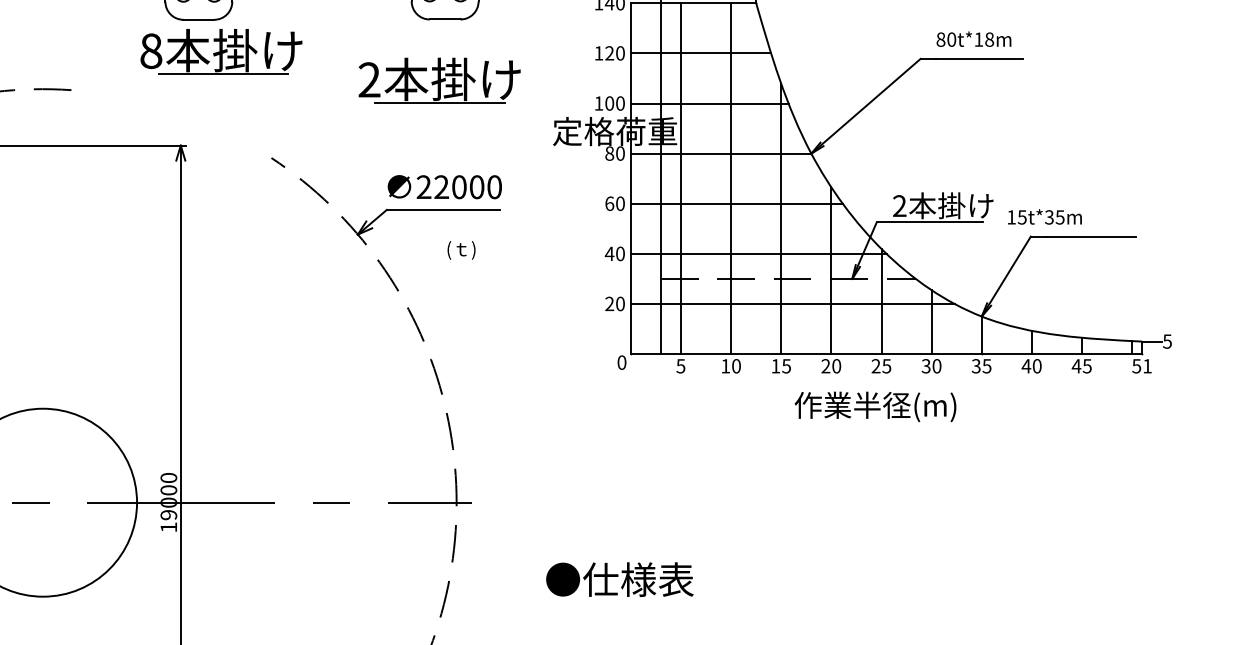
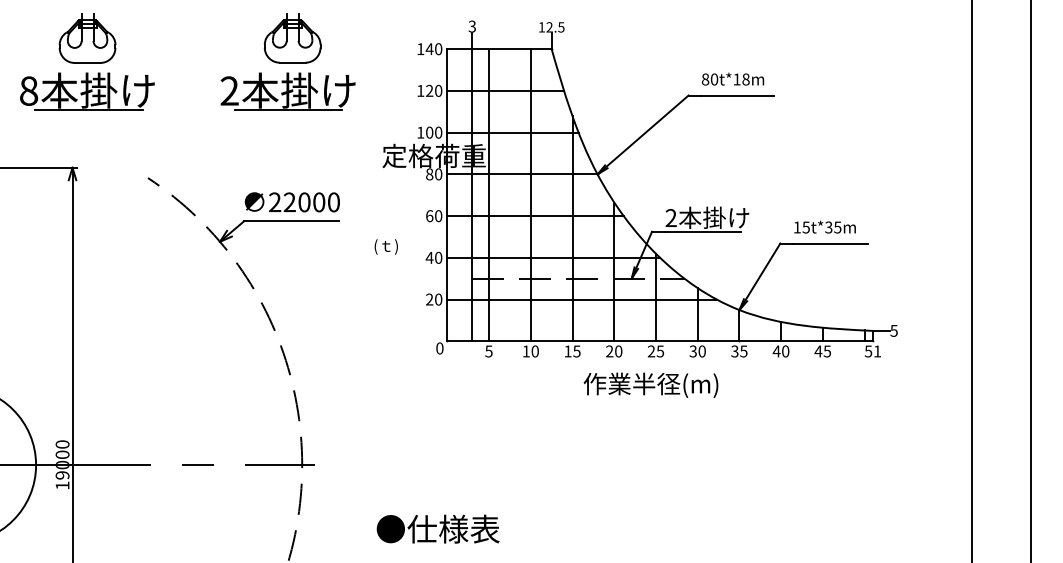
part: (221, 51) -> (87, 91), moved
part: (438, 80) -> (287, 91), moved
text: (1044, 216) -> (824, 226), moved
text: (460, 249) -> (385, 246), moved

